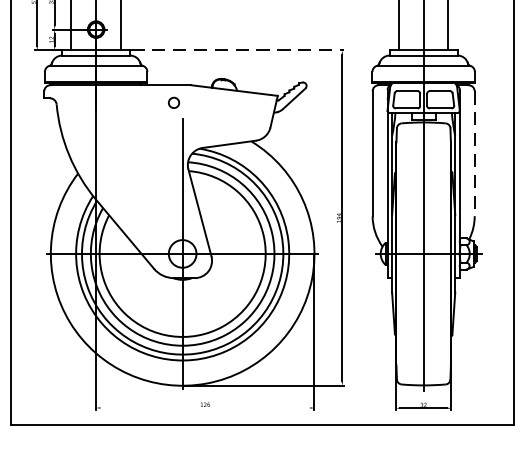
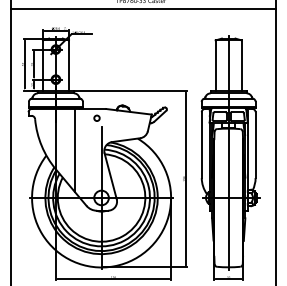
line: (239, 50) -> (131, 90), dashed -> solid
line: (474, 154) -> (255, 145), dashed -> solid
line: (131, 163) -> (74, 150), added
line: (205, 408) -> (113, 279), added

